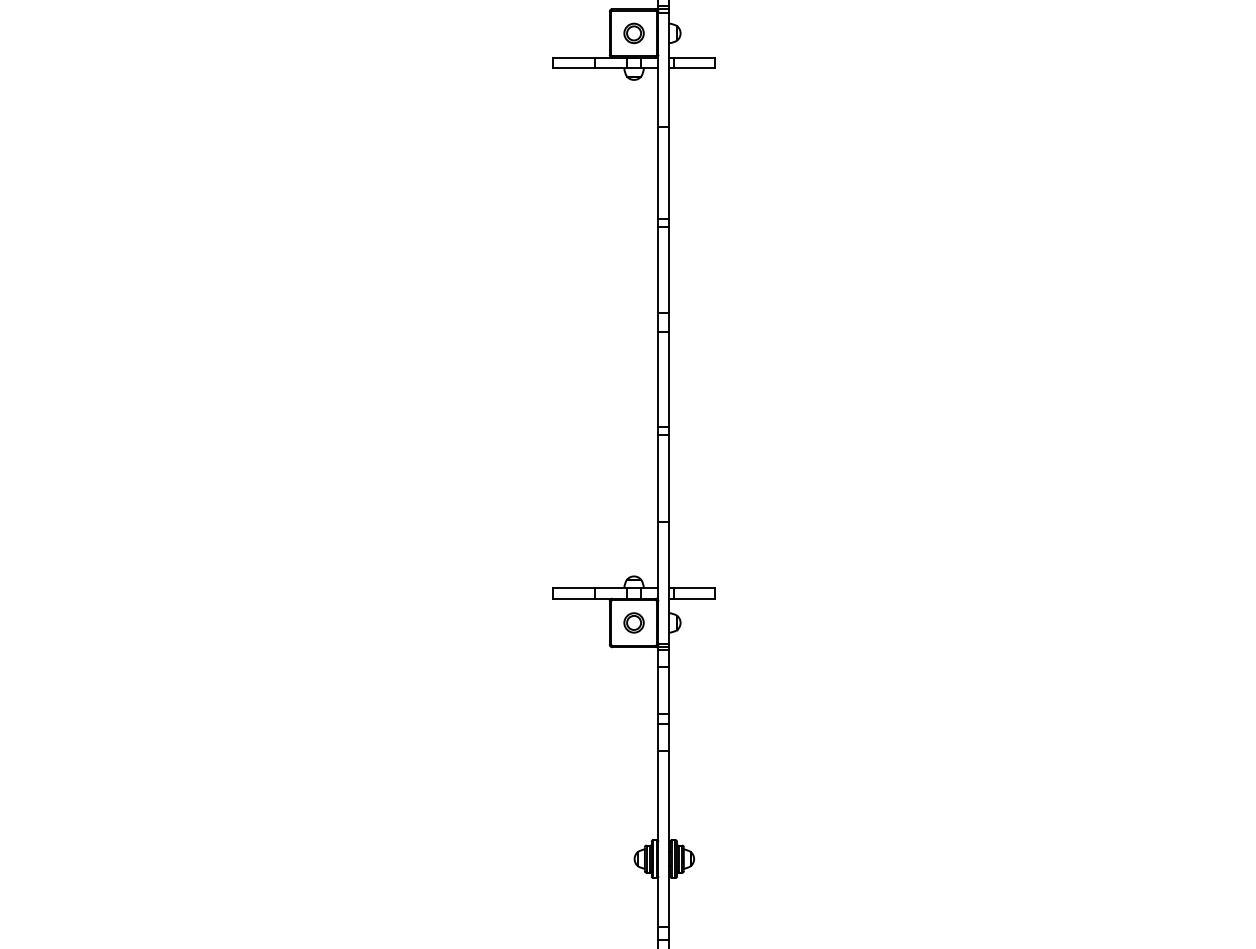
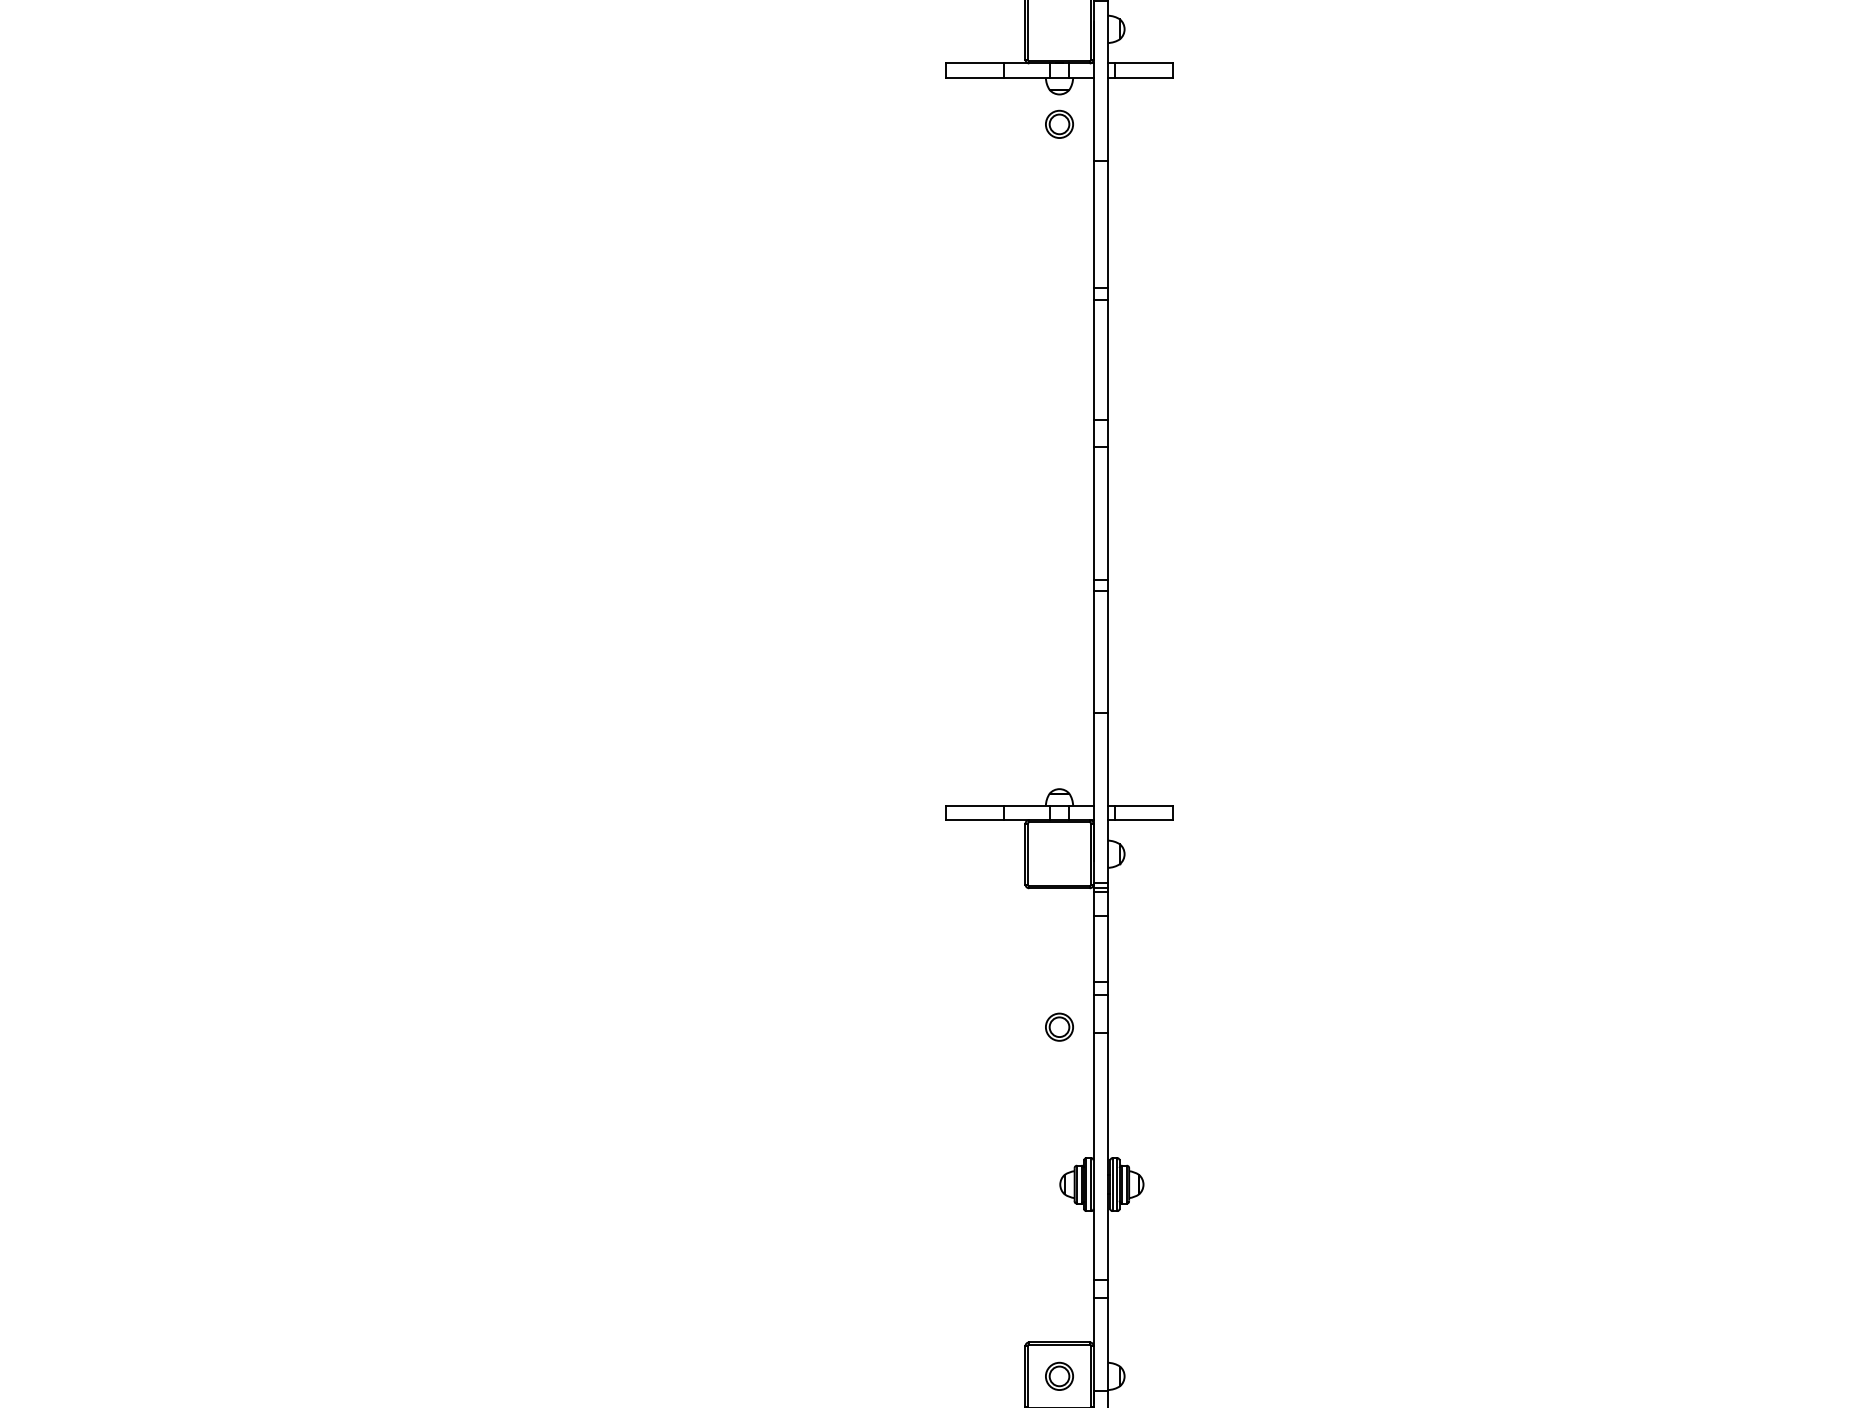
part: (634, 32) -> (1059, 123), moved
part: (634, 622) -> (1059, 1026), moved

